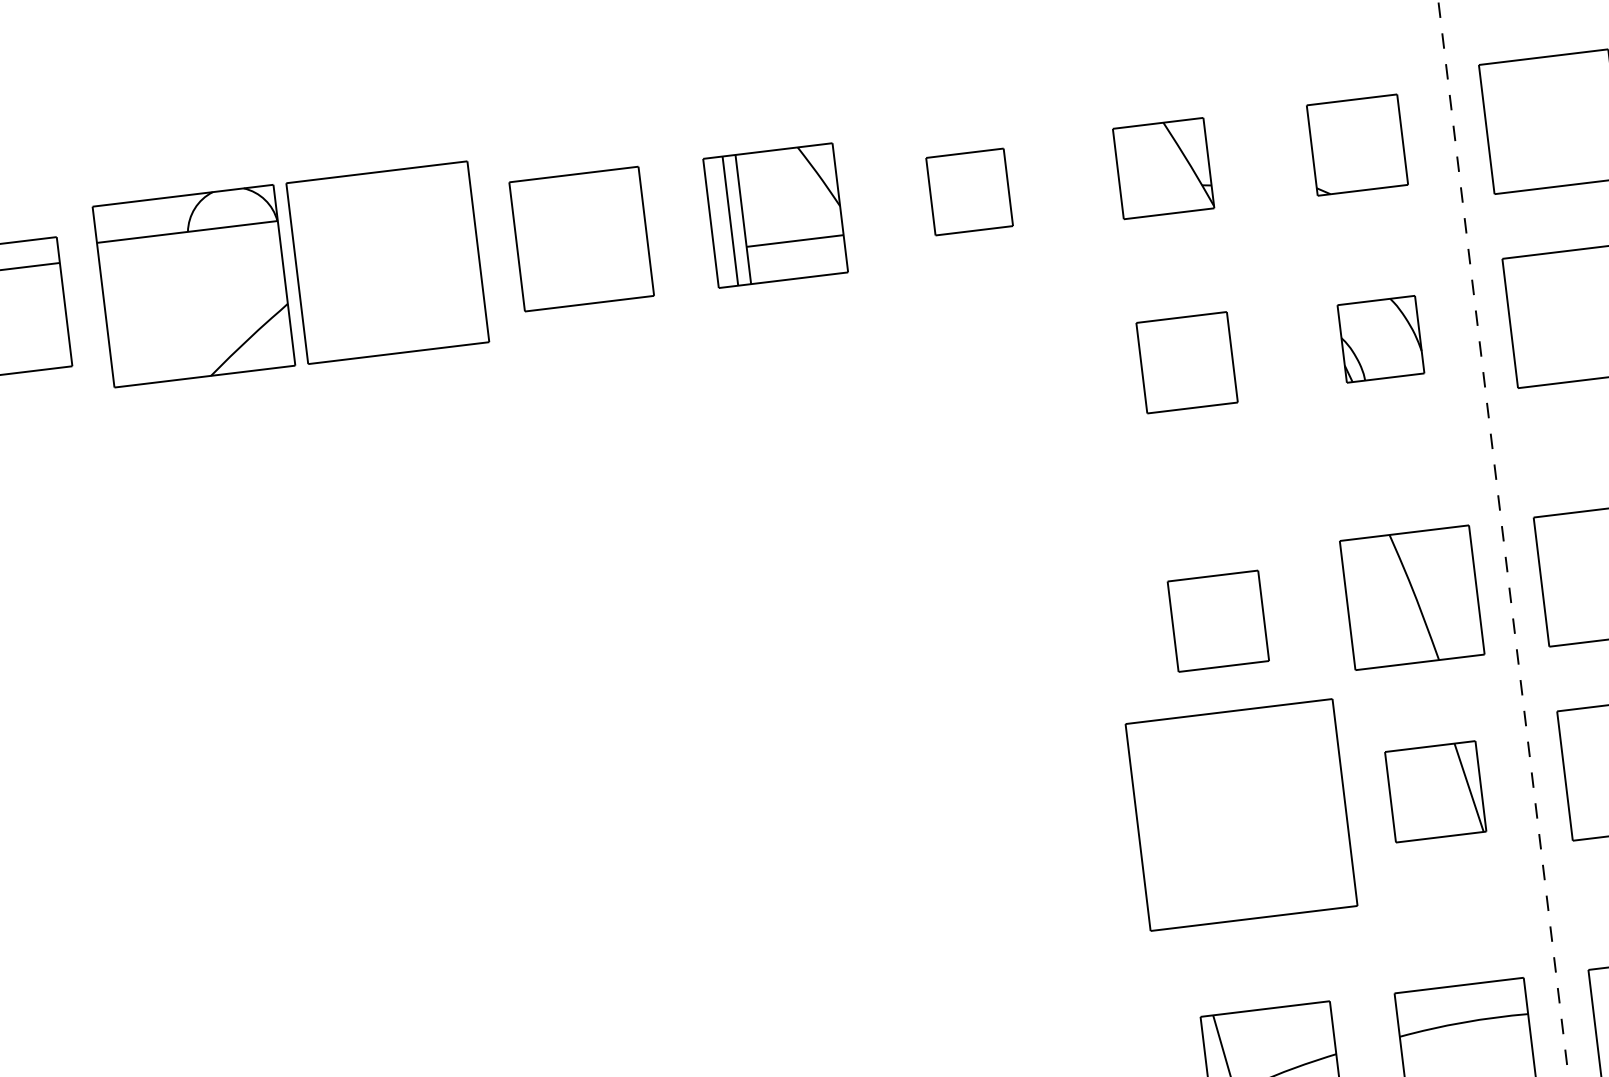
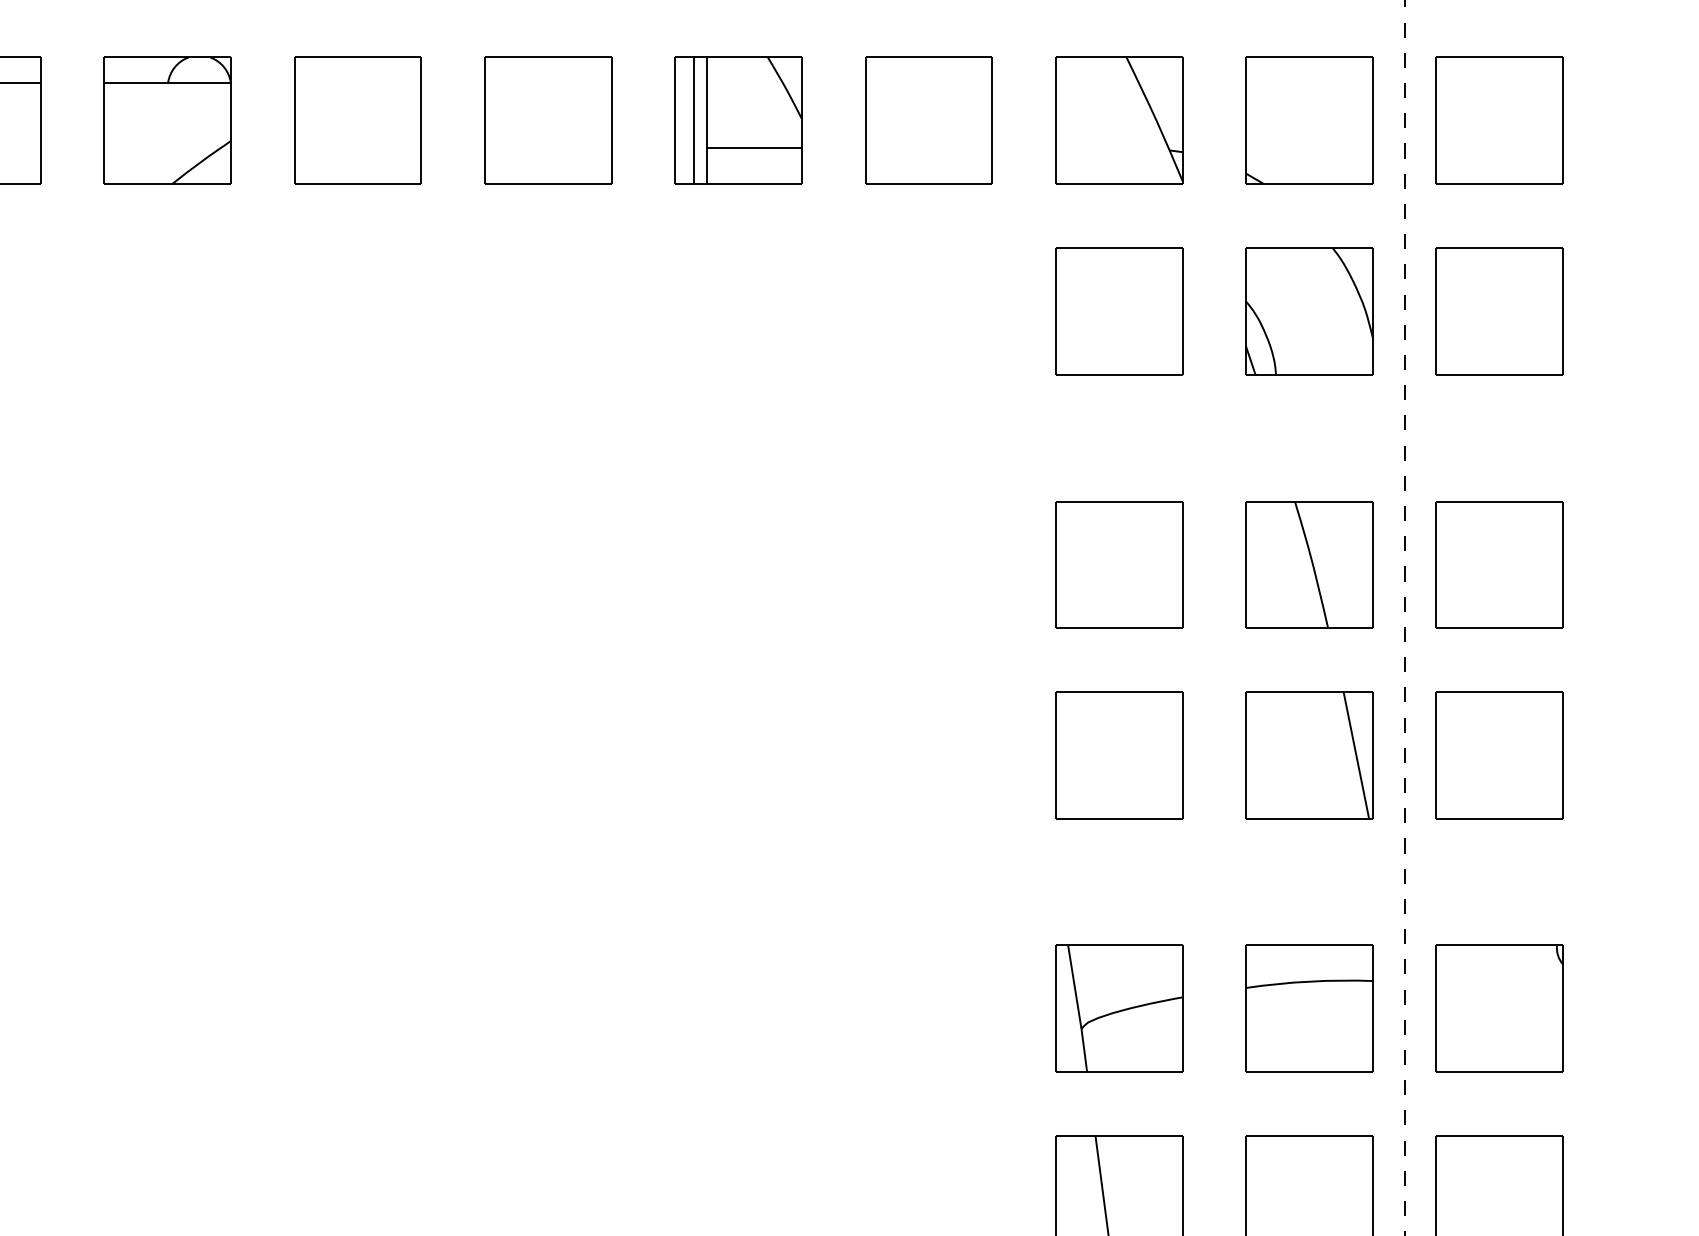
part: (1357, 144) -> (1309, 120), size x1.43
part: (1163, 168) -> (1119, 120), size x1.43
part: (969, 191) -> (928, 120), size x1.67
part: (387, 262) -> (357, 120), size x0.71
part: (193, 285) -> (167, 120), size x0.71
part: (1381, 339) -> (1309, 311), size x1.67
part: (1187, 362) -> (1119, 311), size x1.43
part: (1218, 620) -> (1119, 564), size x1.43
part: (1435, 792) -> (1309, 755), size x1.43
part: (1242, 815) -> (1119, 755), size x0.62

